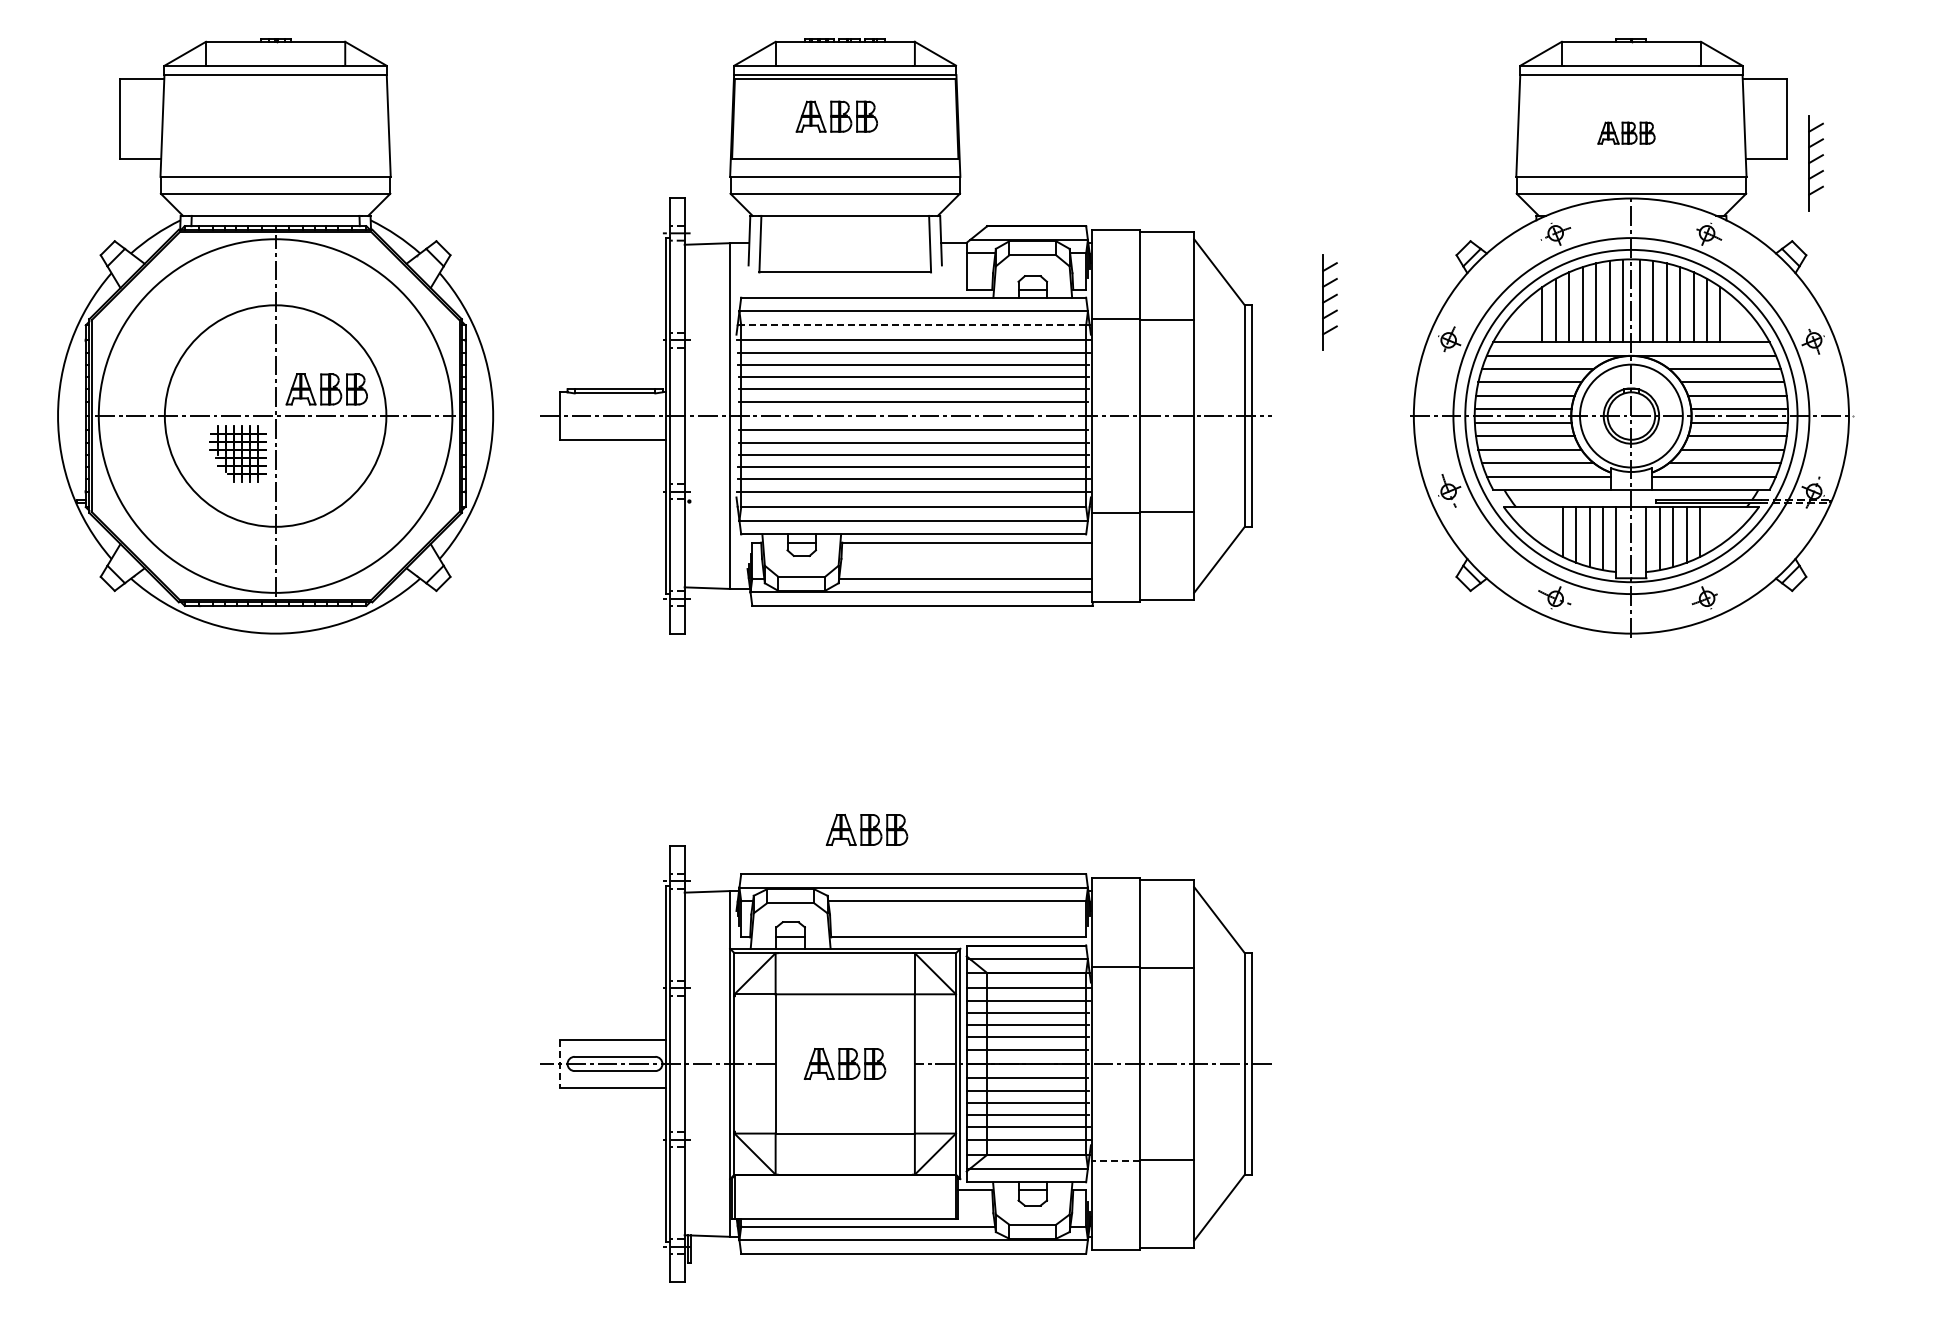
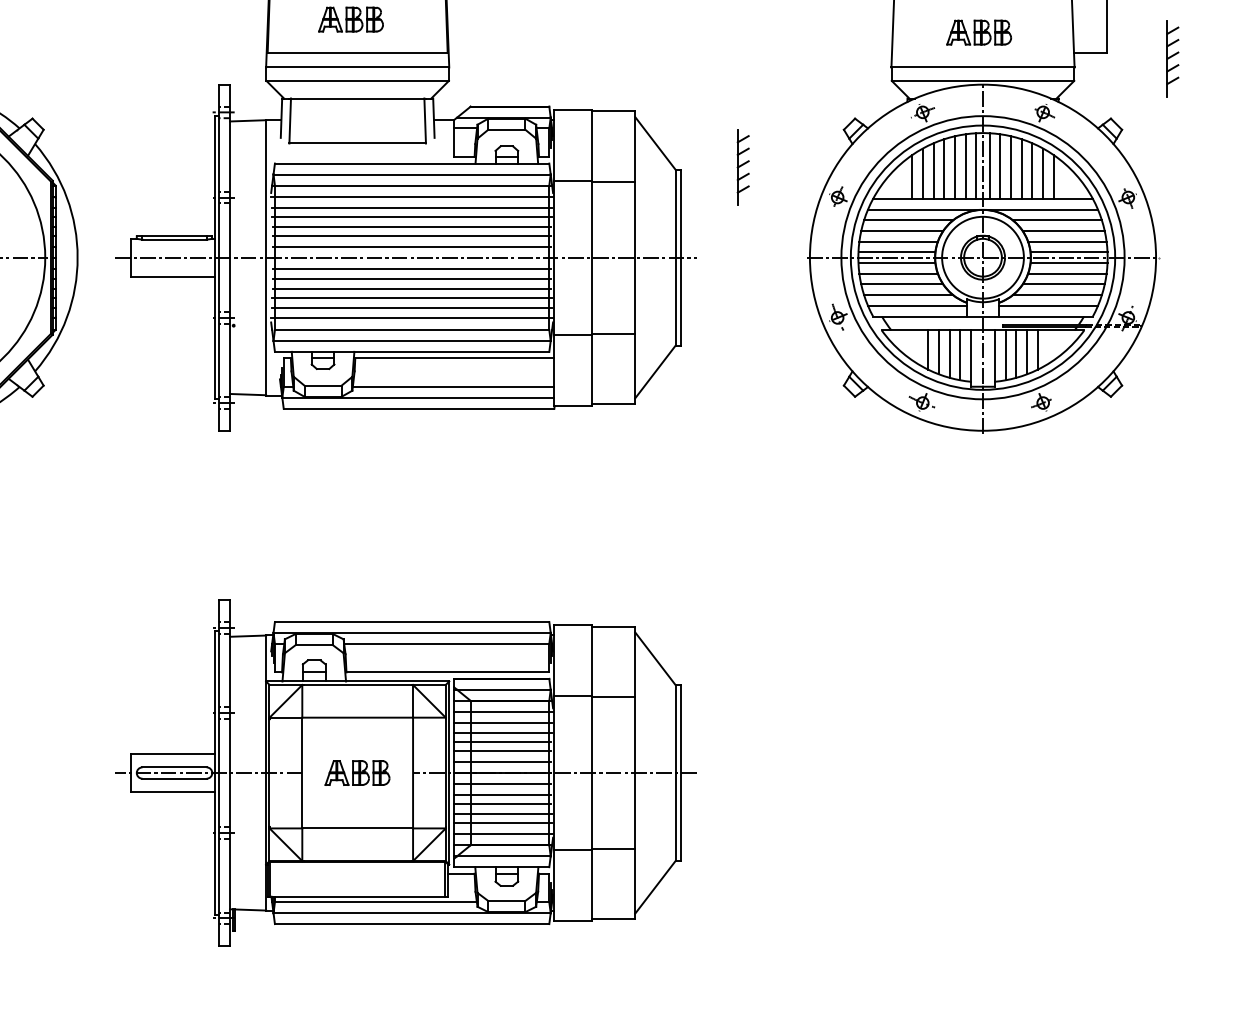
part: (1626, 133) -> (979, 32), size x1.43
part: (1815, 163) -> (1172, 59), moved
line: (913, 325) -> (411, 185), dashed -> solid
part: (866, 829) -> (374, 586), removed
line: (559, 1063) -> (130, 772), dashed -> solid
line: (1116, 1160) -> (573, 849), dashed -> solid

